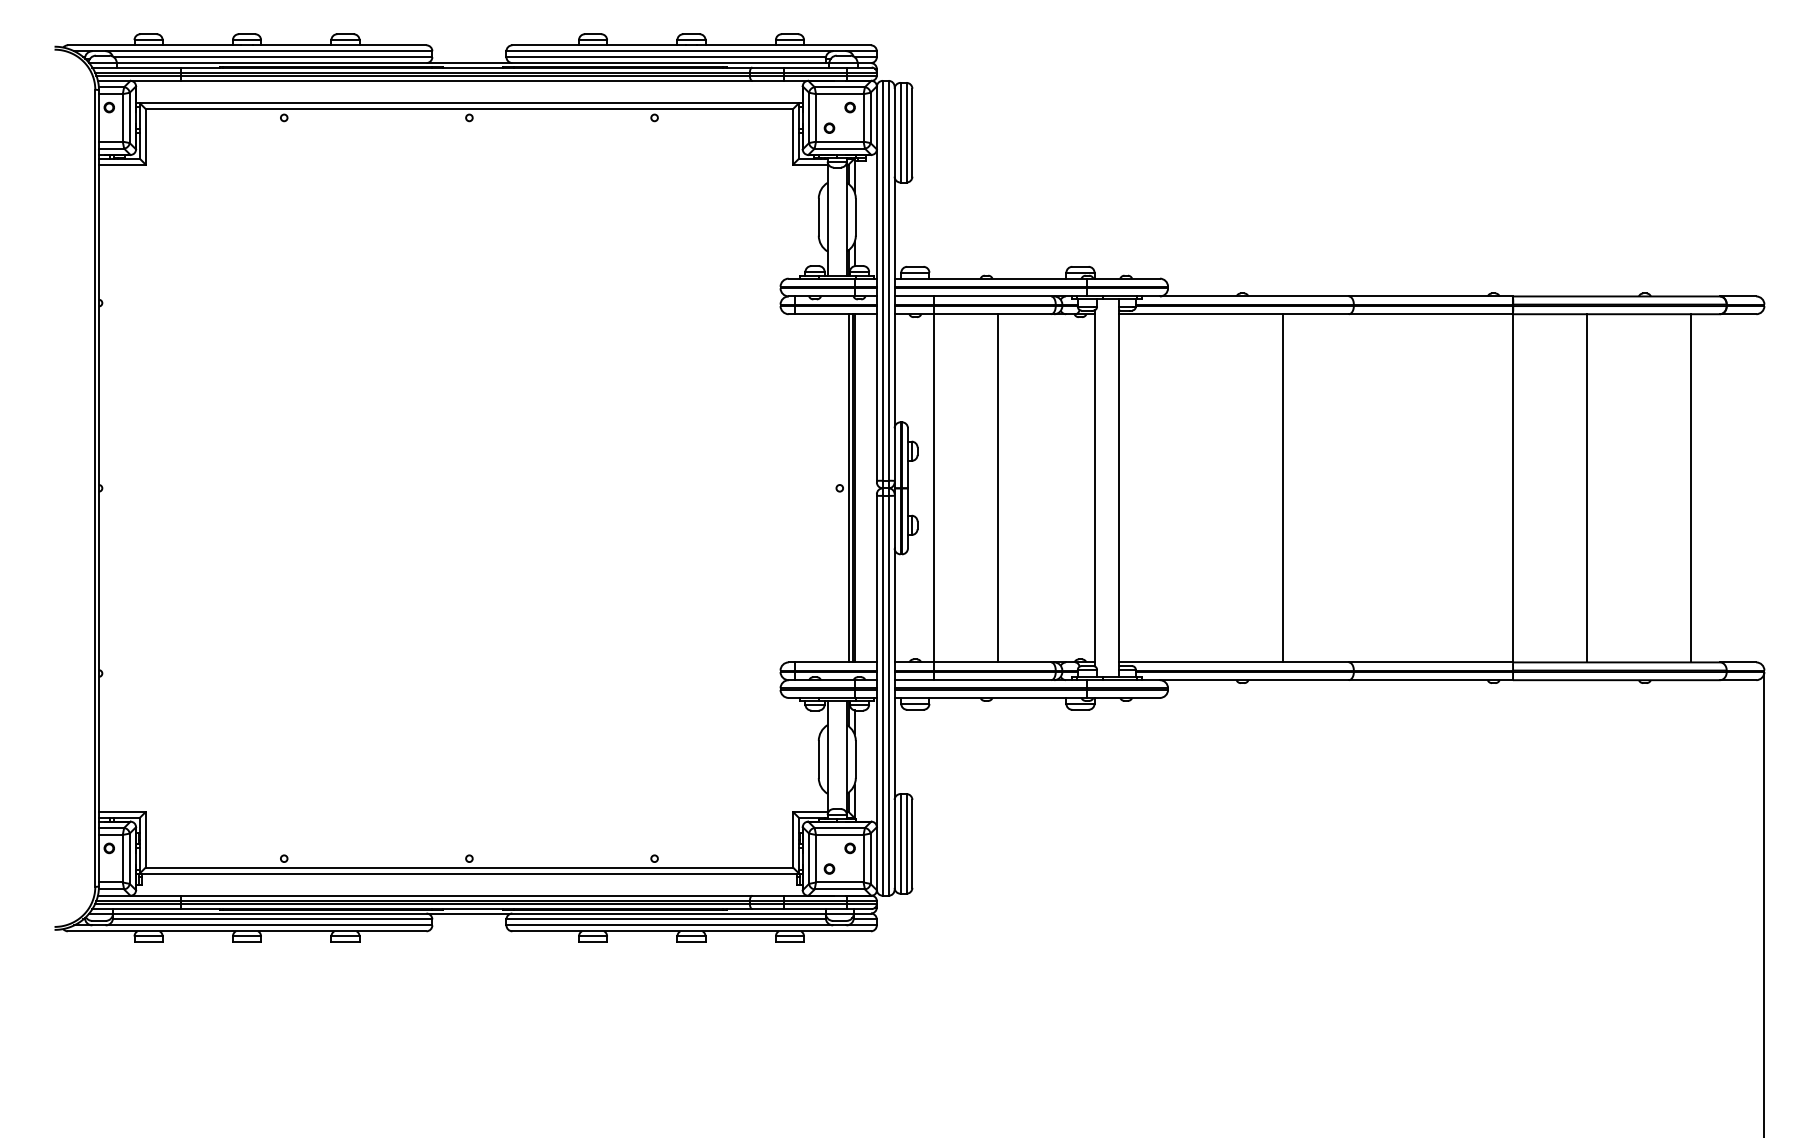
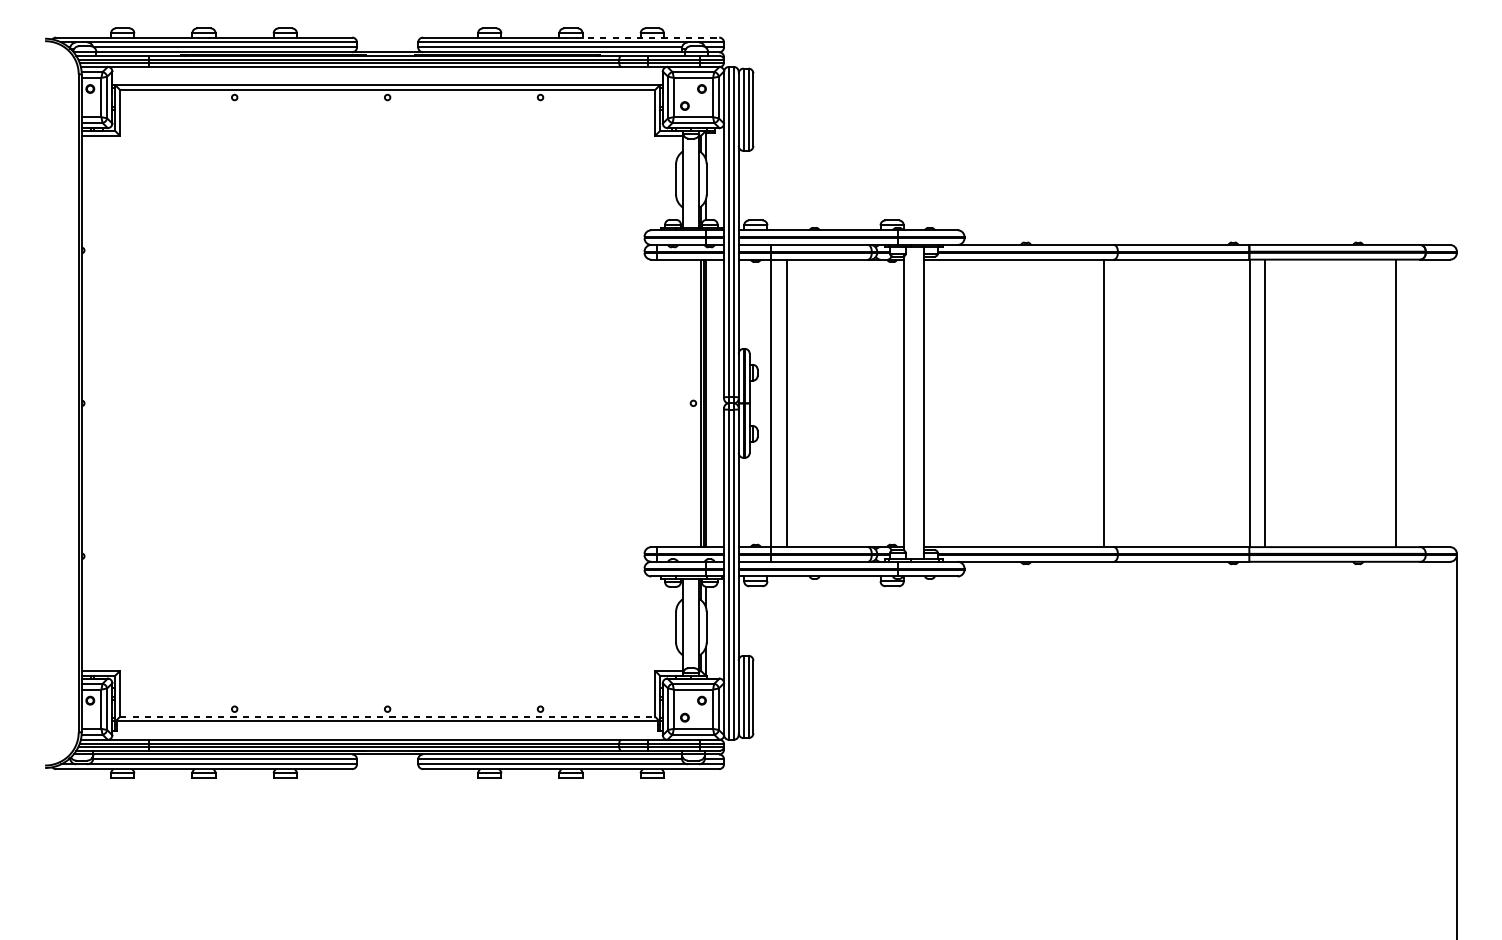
line: (784, 45) -> (647, 37), solid -> dashed
line: (997, 488) -> (787, 403), moved
line: (1282, 488) -> (1103, 403), moved
line: (1587, 488) -> (1265, 403), moved
line: (469, 867) -> (387, 716), solid -> dashed

